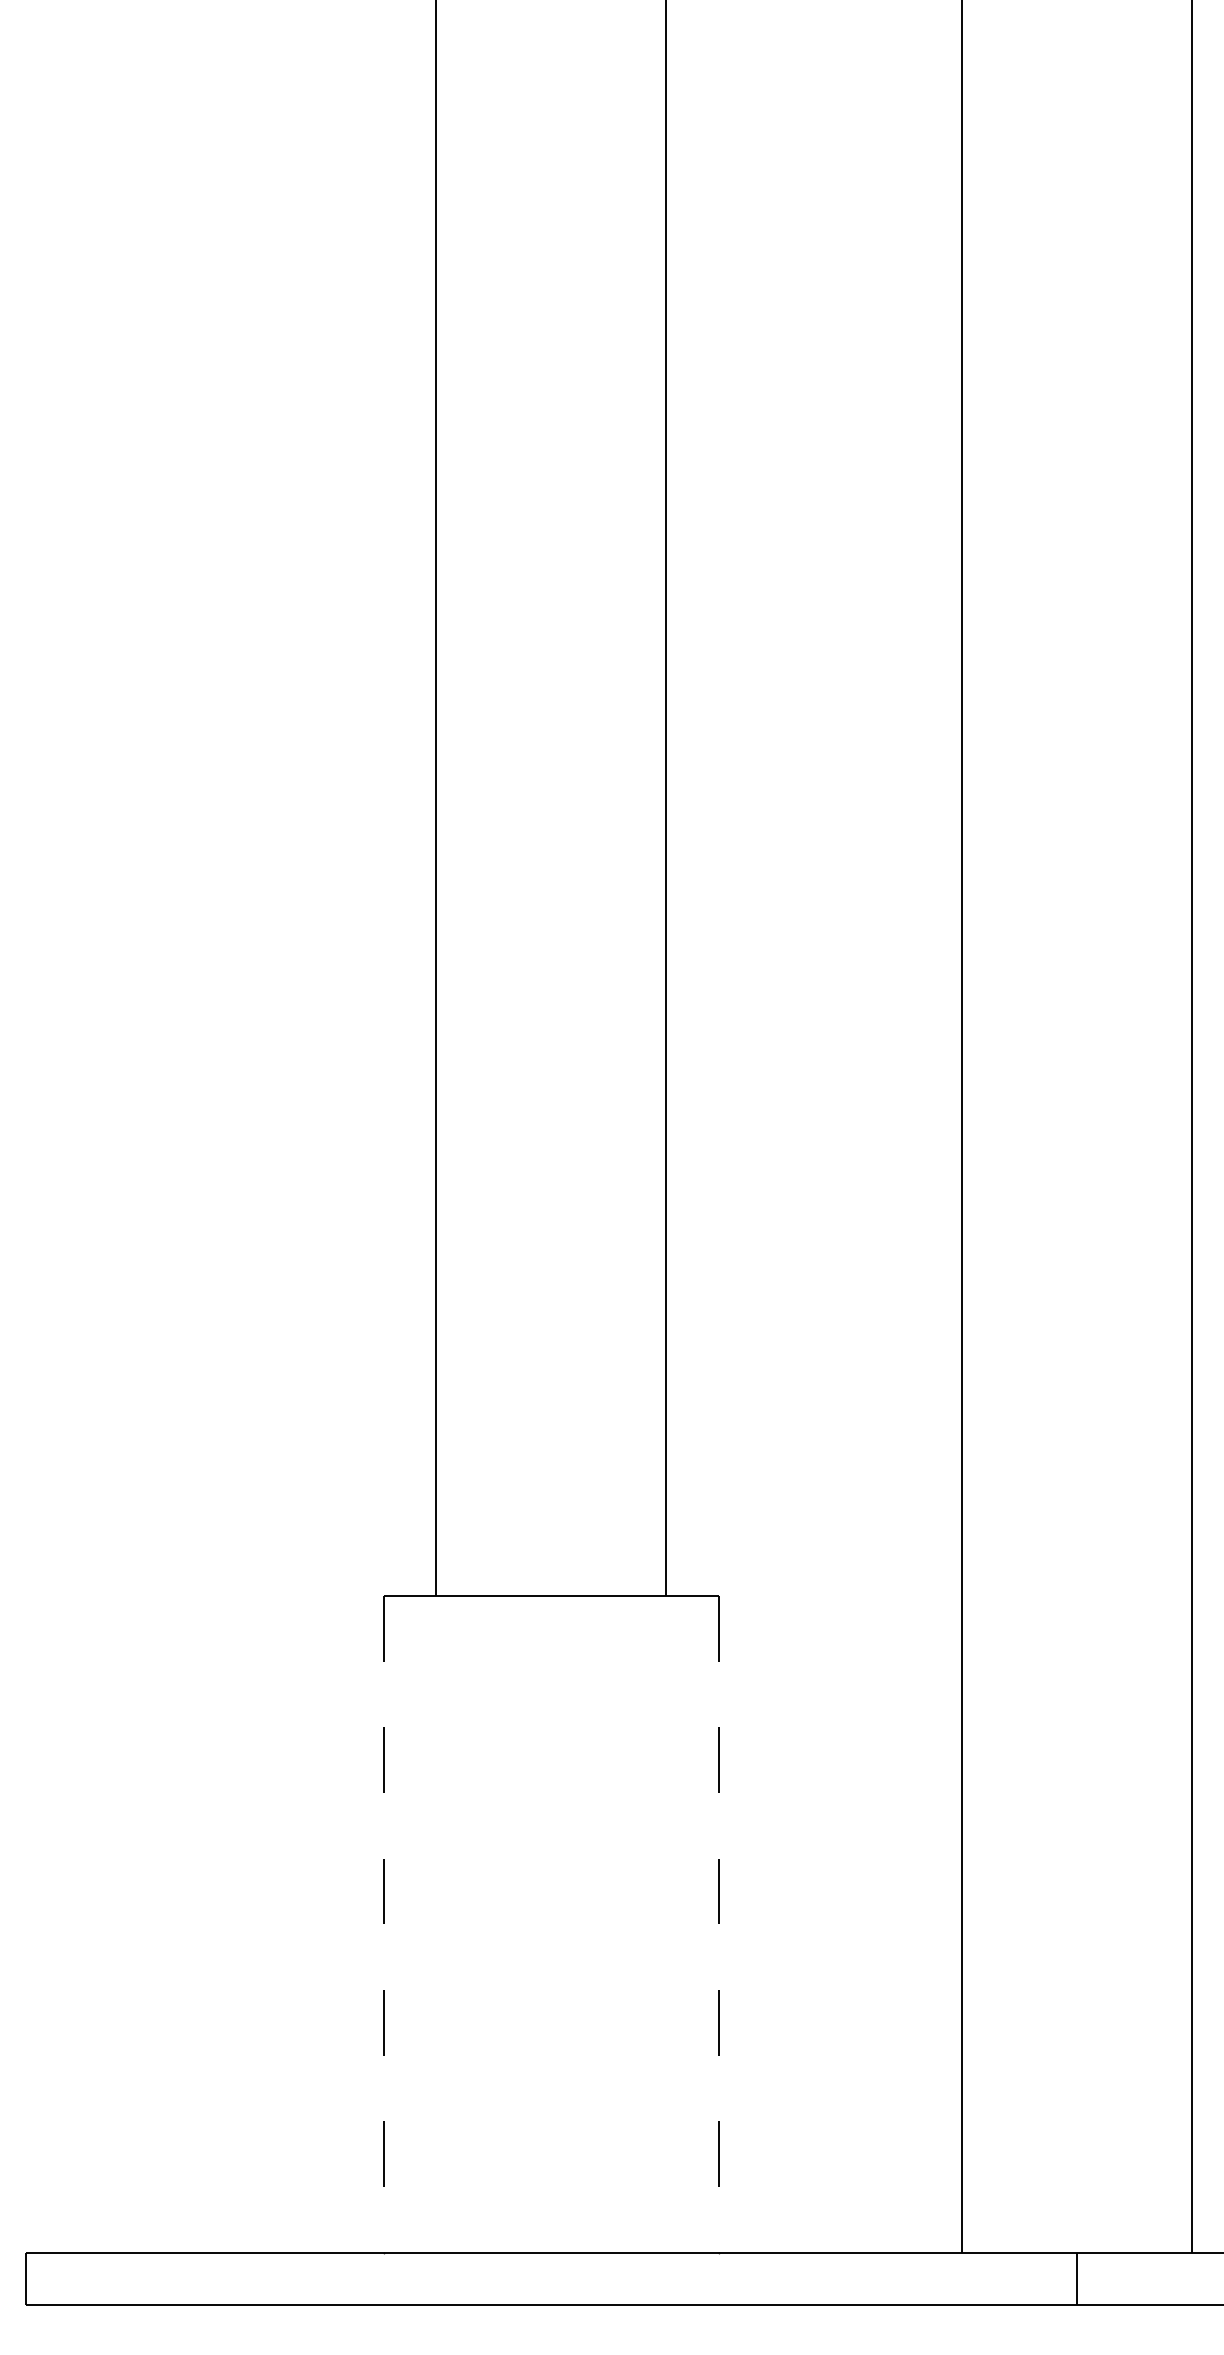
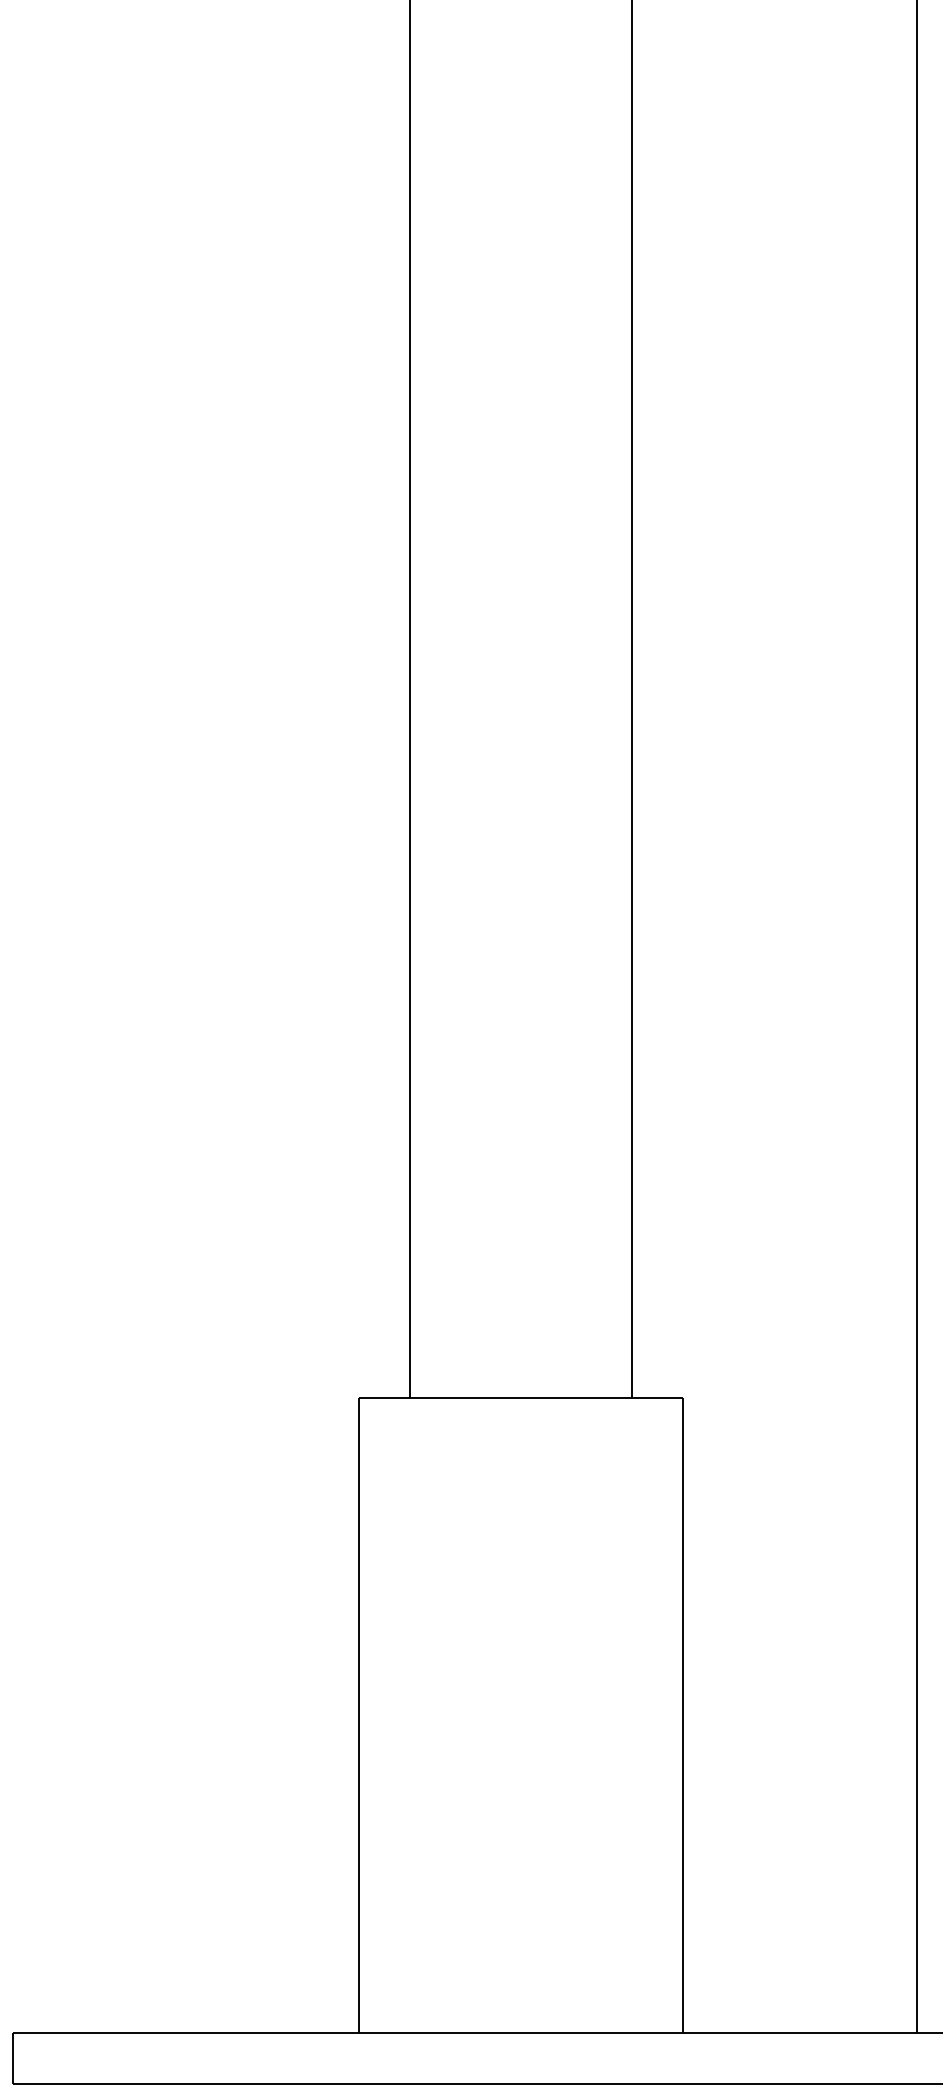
line: (383, 1924) -> (359, 1715), dashed -> solid
line: (718, 1924) -> (682, 1715), dashed -> solid

